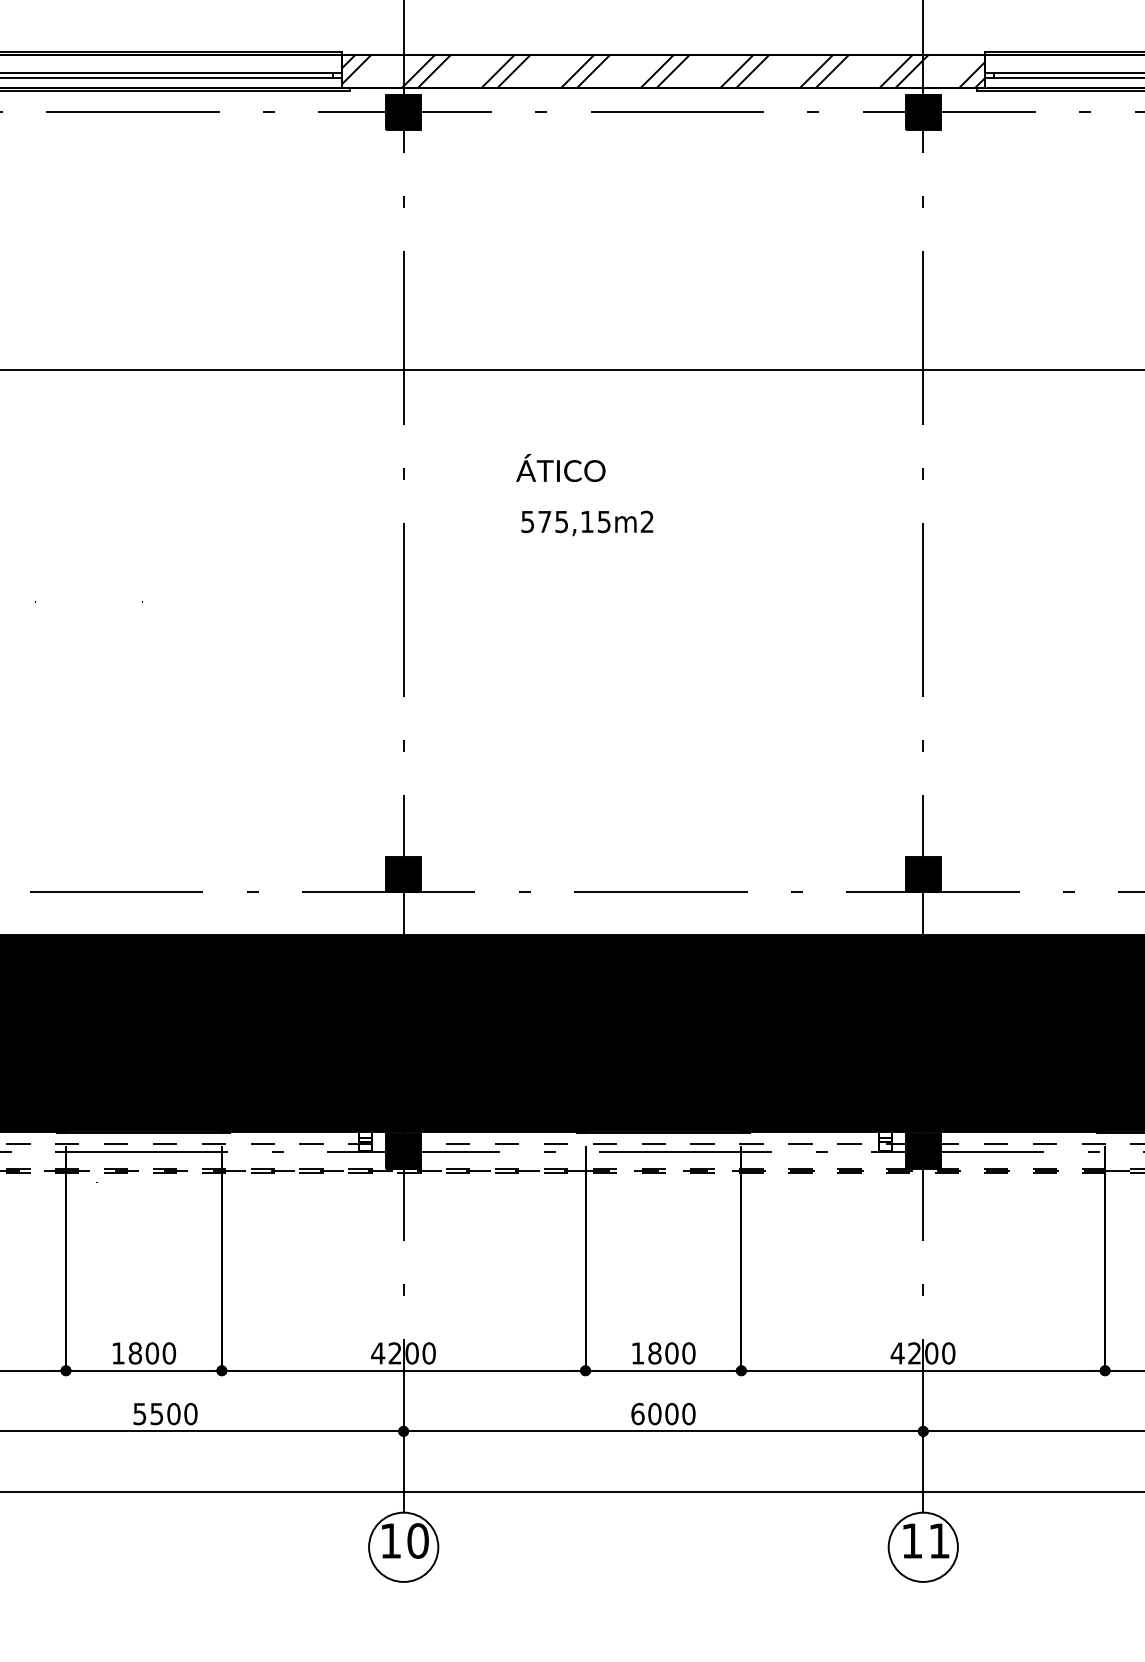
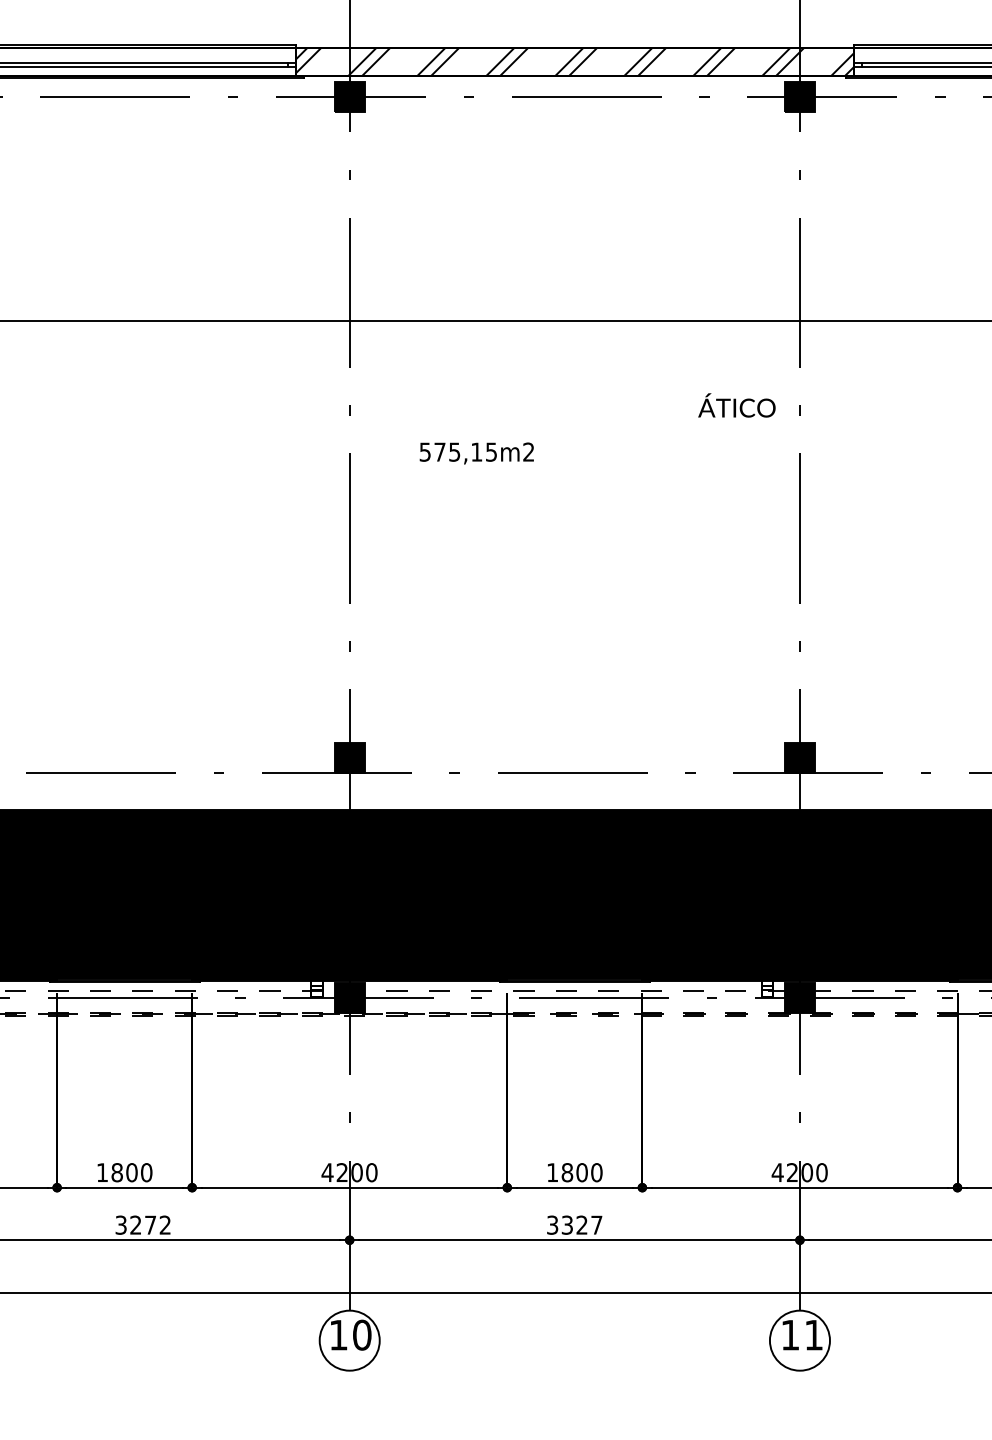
text: (560, 468) -> (736, 405), moved
text: (586, 523) -> (476, 453), moved
text: (165, 1413) -> (143, 1224), 5500 -> 3272
text: (663, 1413) -> (574, 1224), 6000 -> 3327

